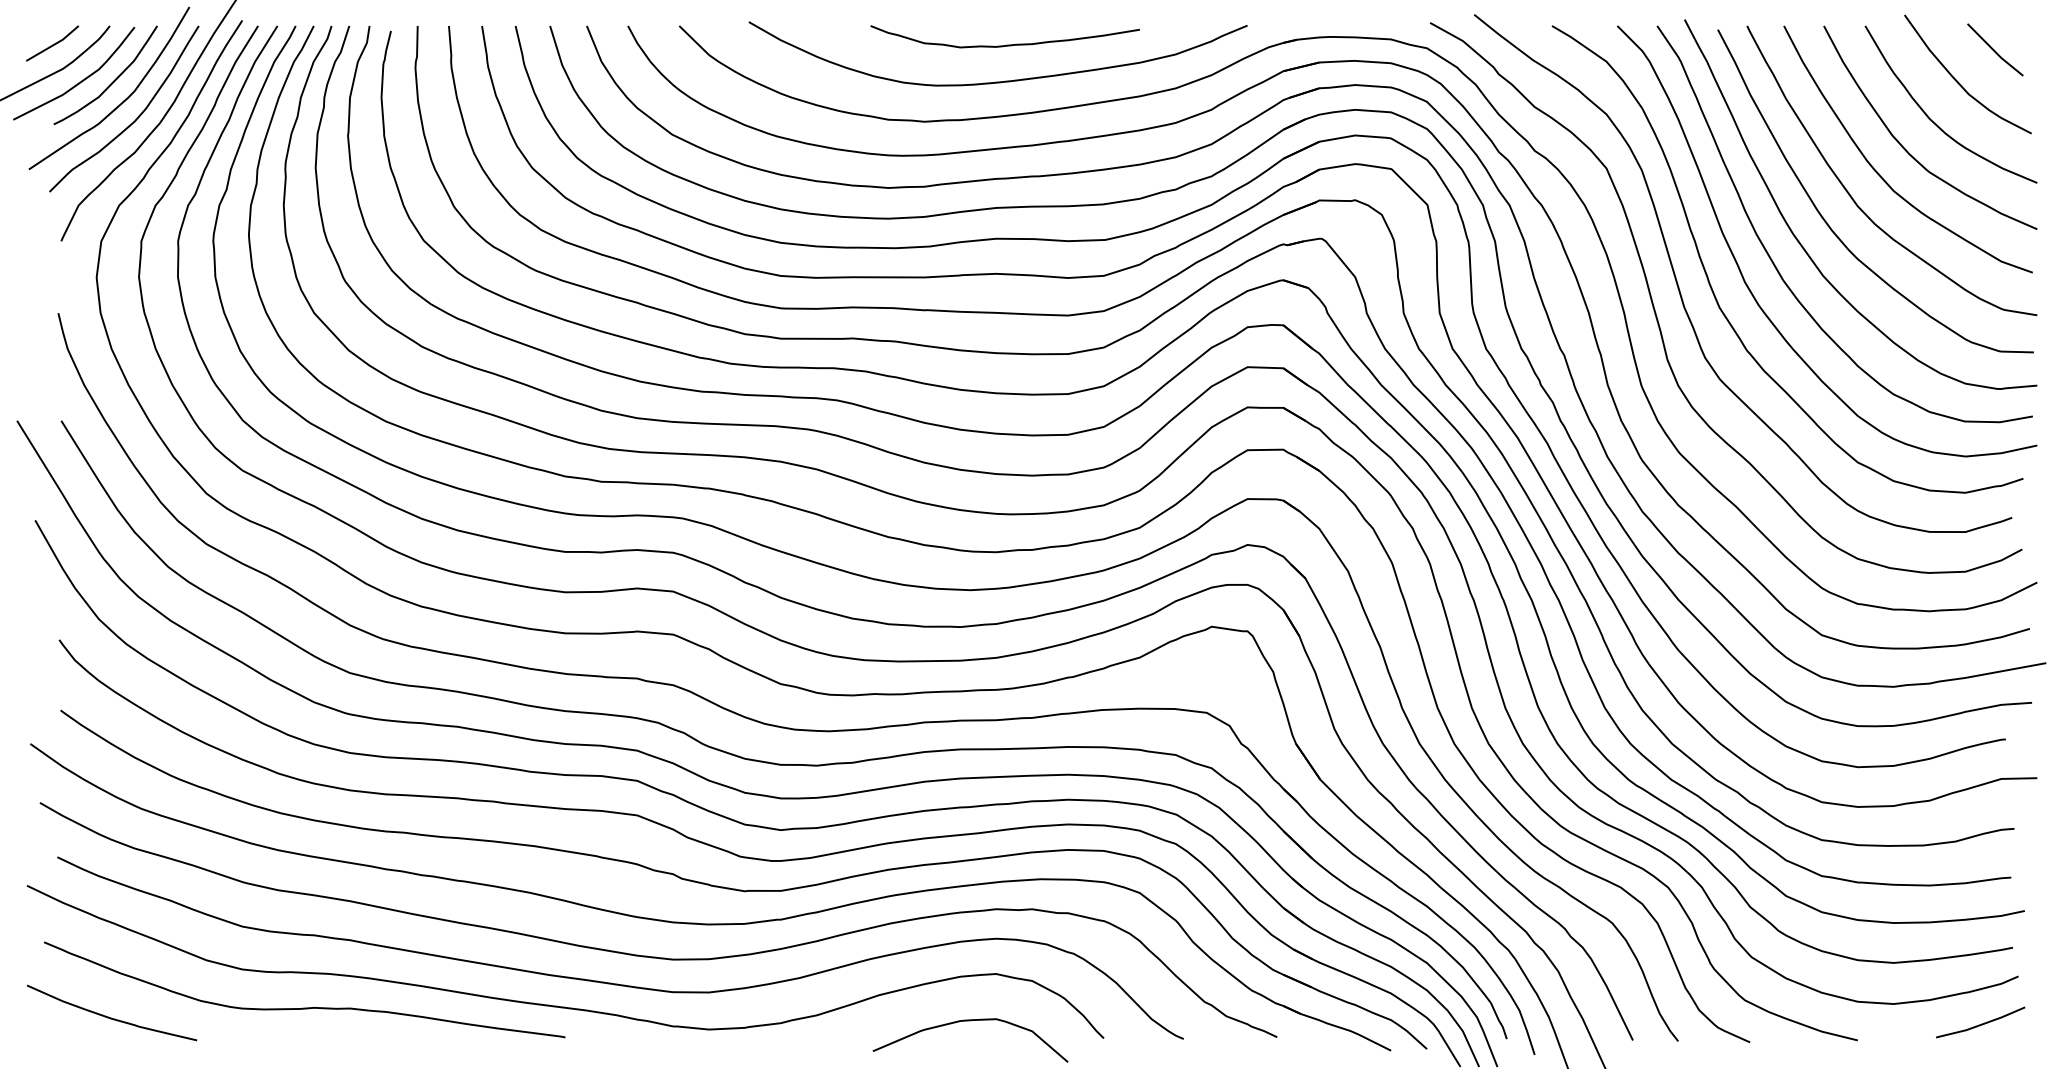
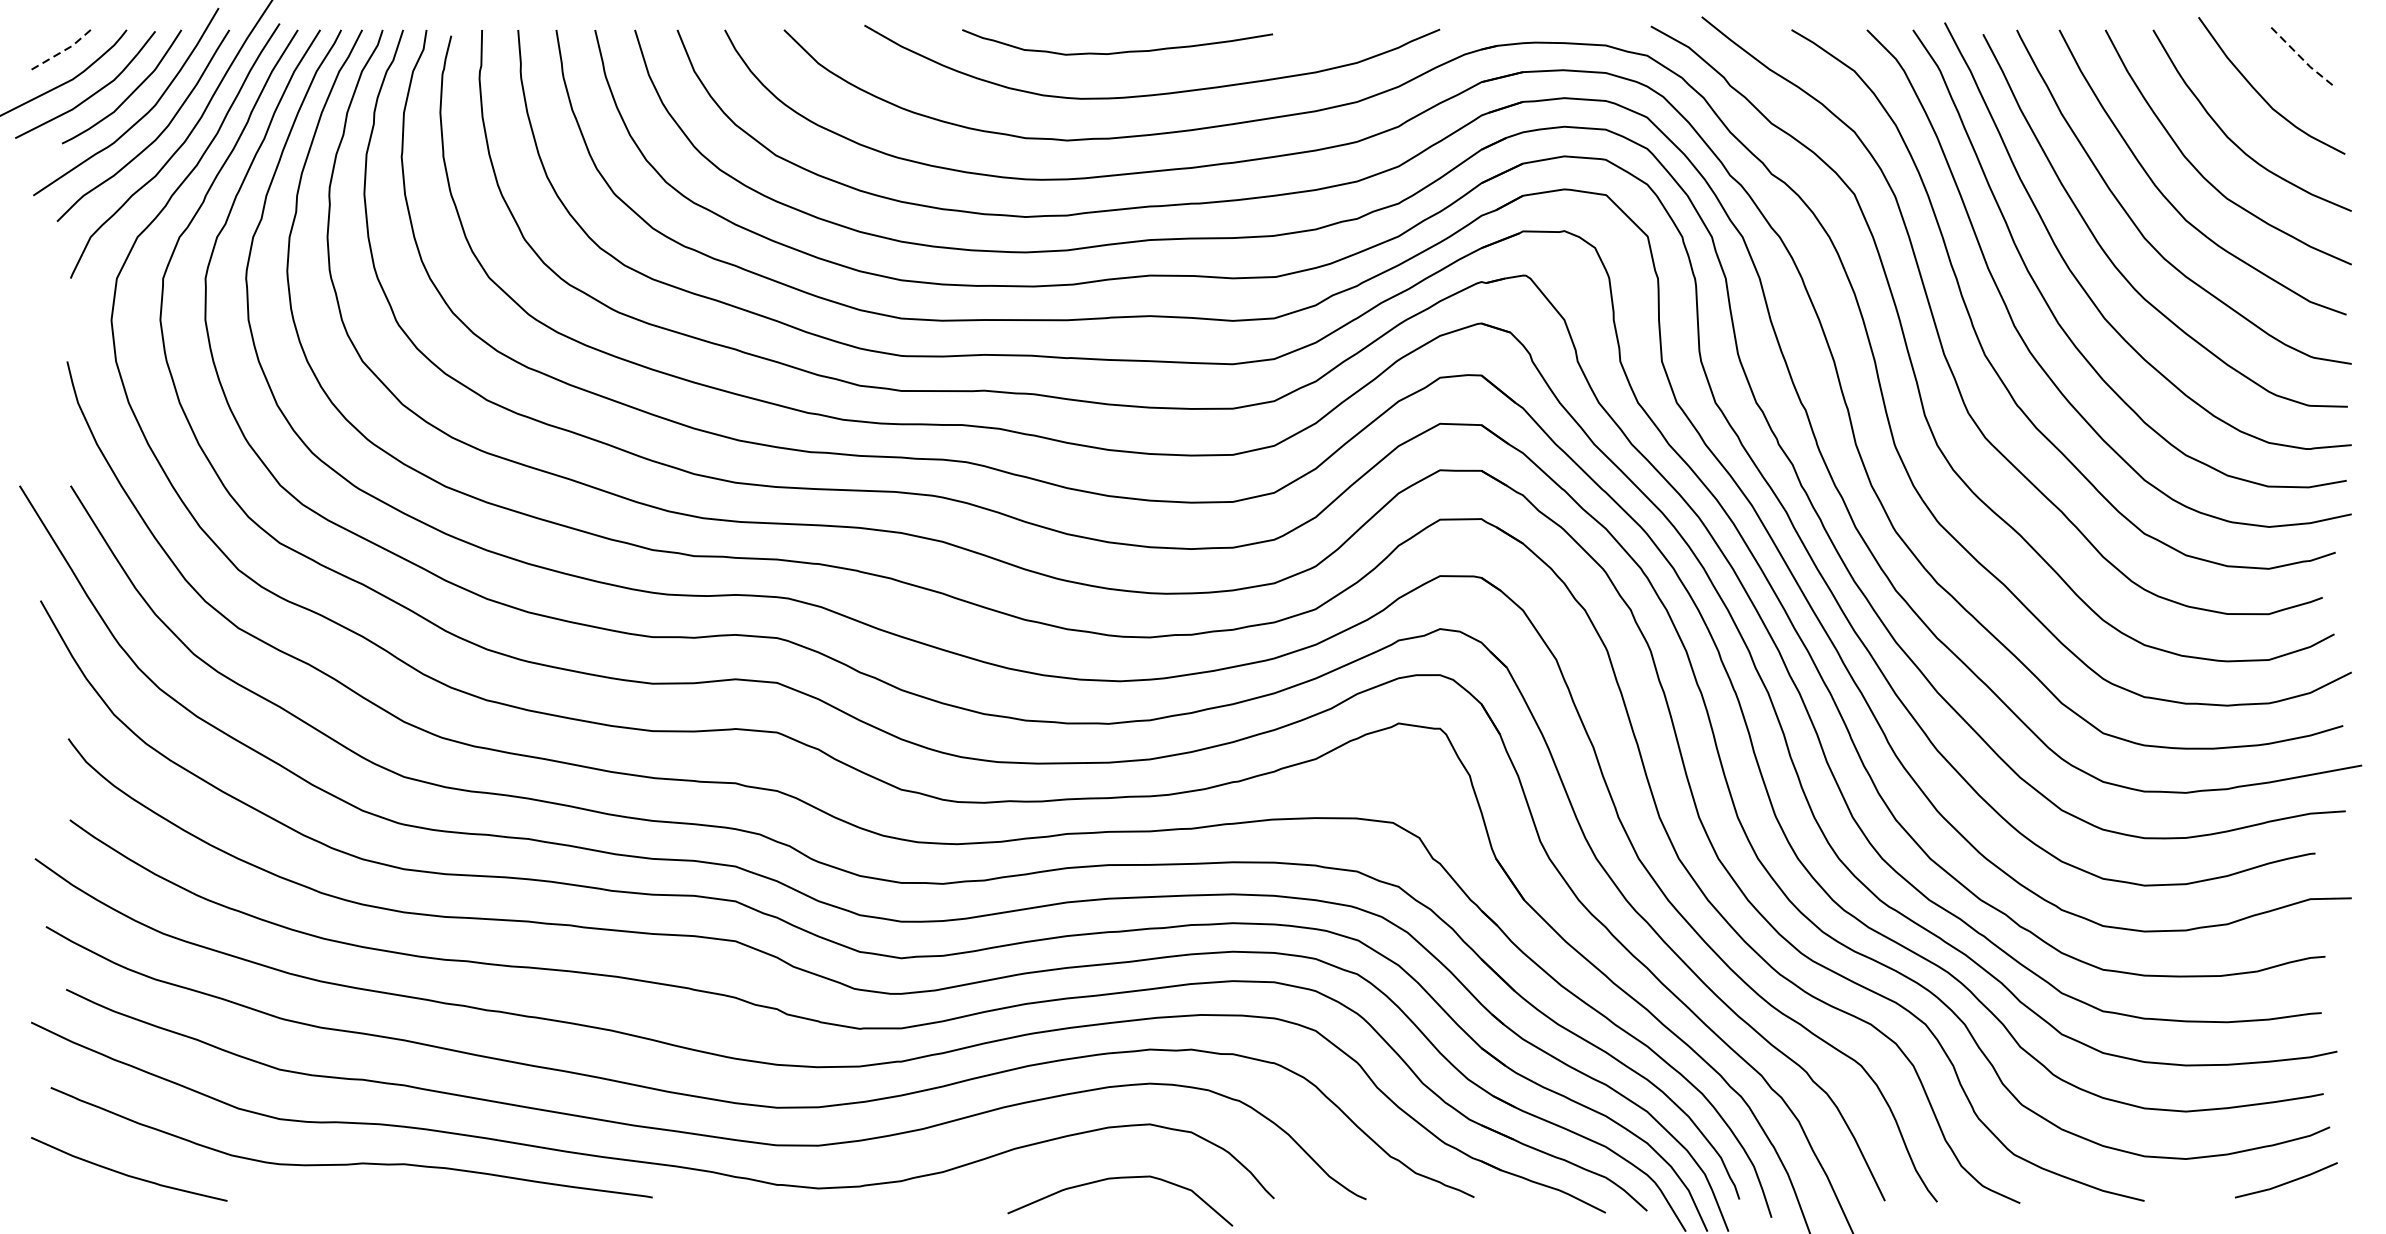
curve: (1006, 44) -> (1119, 51), moved
line: (53, 45) -> (61, 52), solid -> dashed
line: (1995, 51) -> (2303, 59), solid -> dashed

